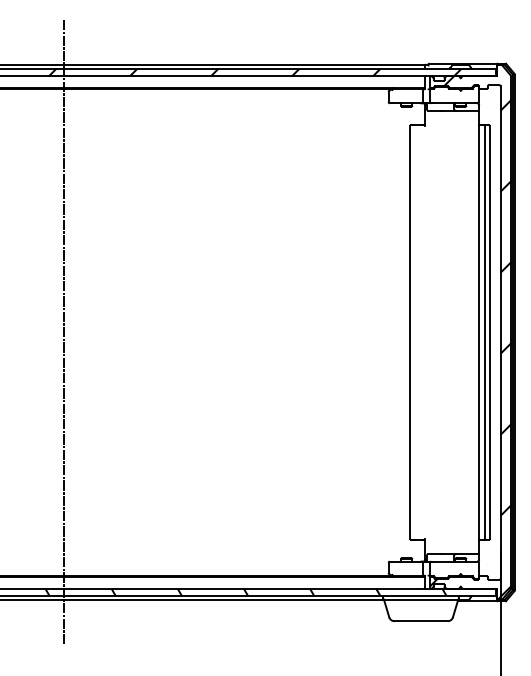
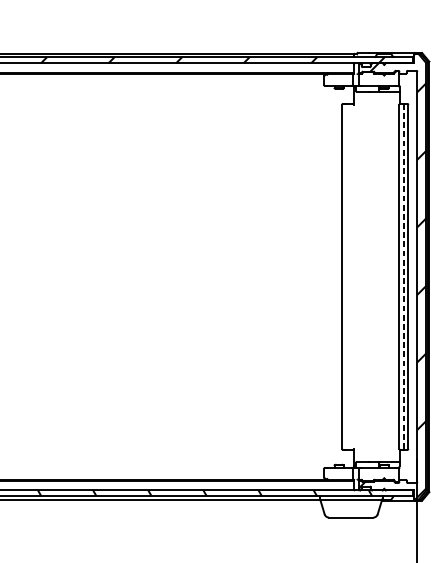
line: (485, 331) -> (404, 276), solid -> dashed
line: (63, 332) -> (53, 276), removed

